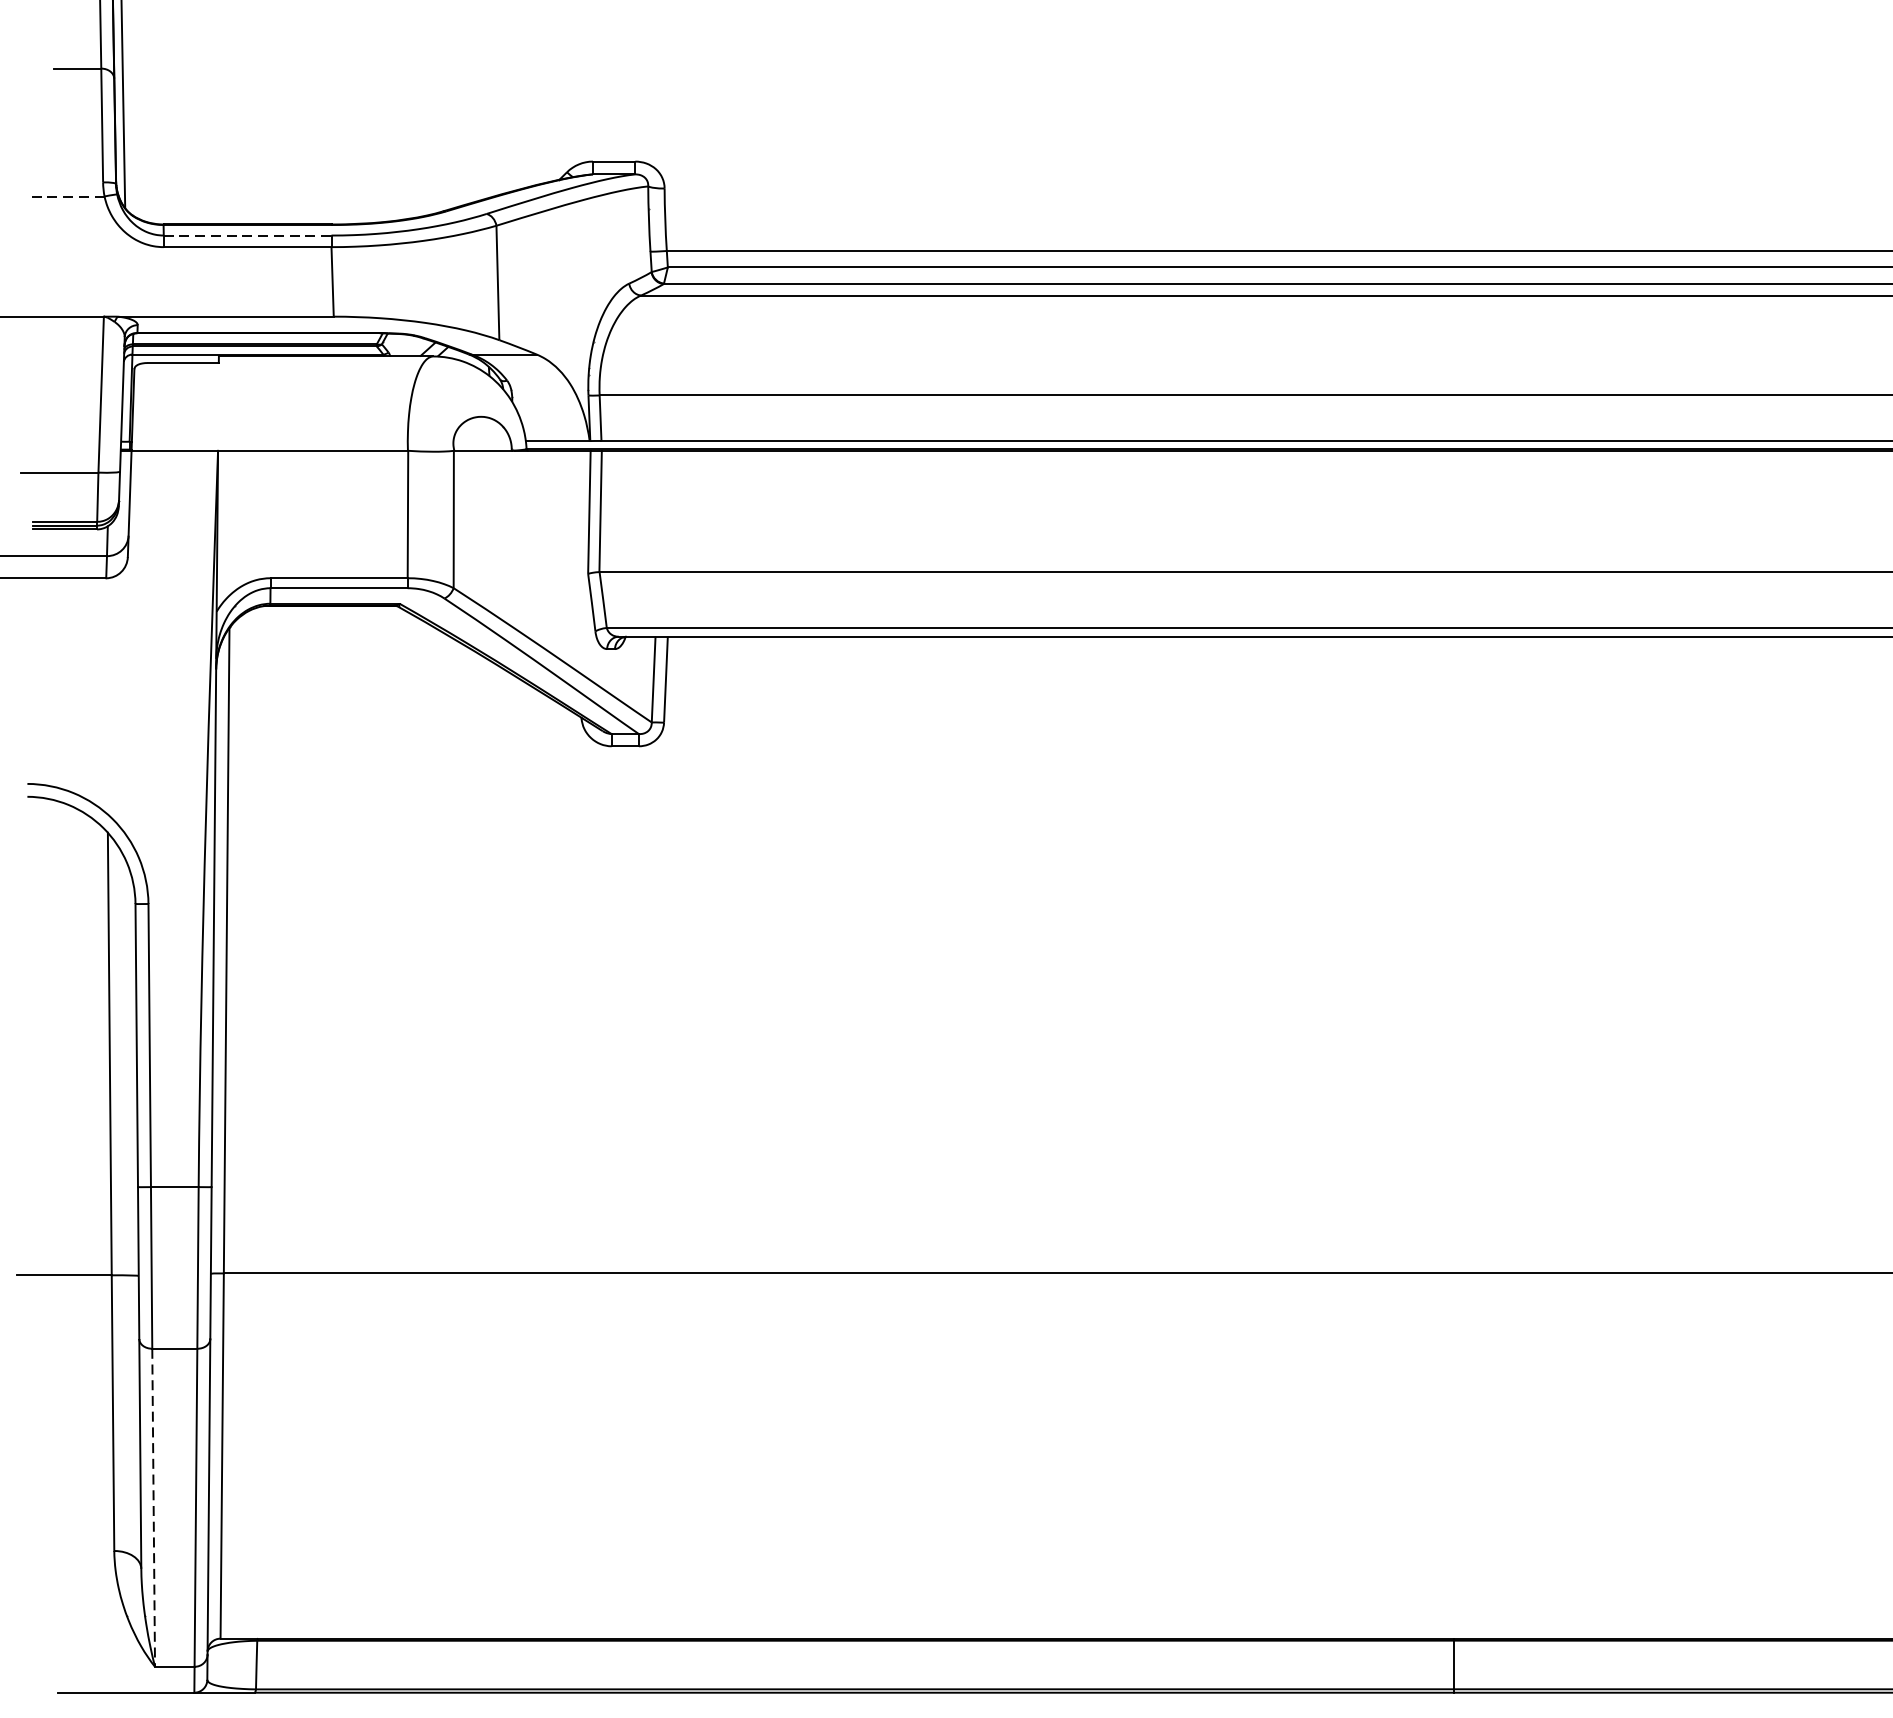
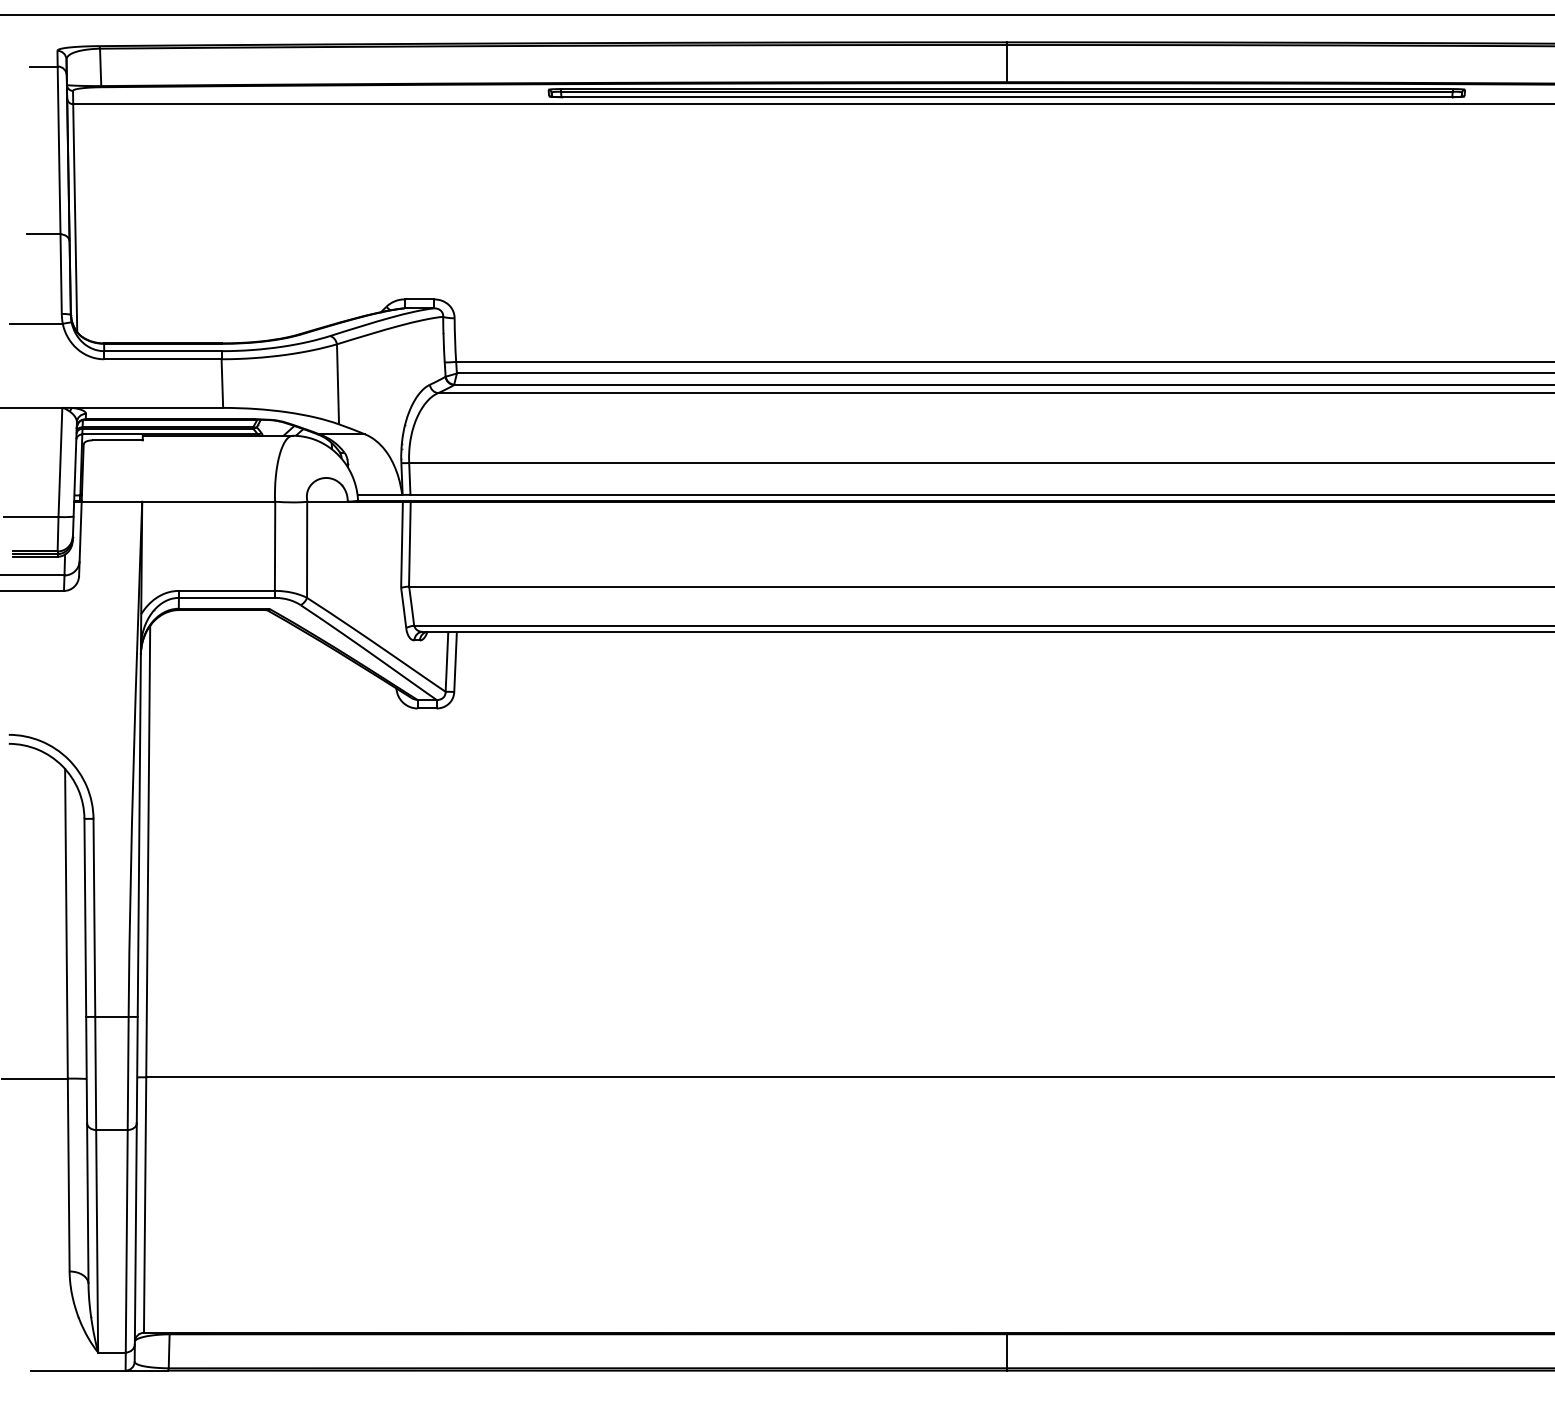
line: (65, 196) -> (35, 323), dashed -> solid
line: (247, 236) -> (162, 351), dashed -> solid
line: (154, 1508) -> (97, 1241), dashed -> solid

